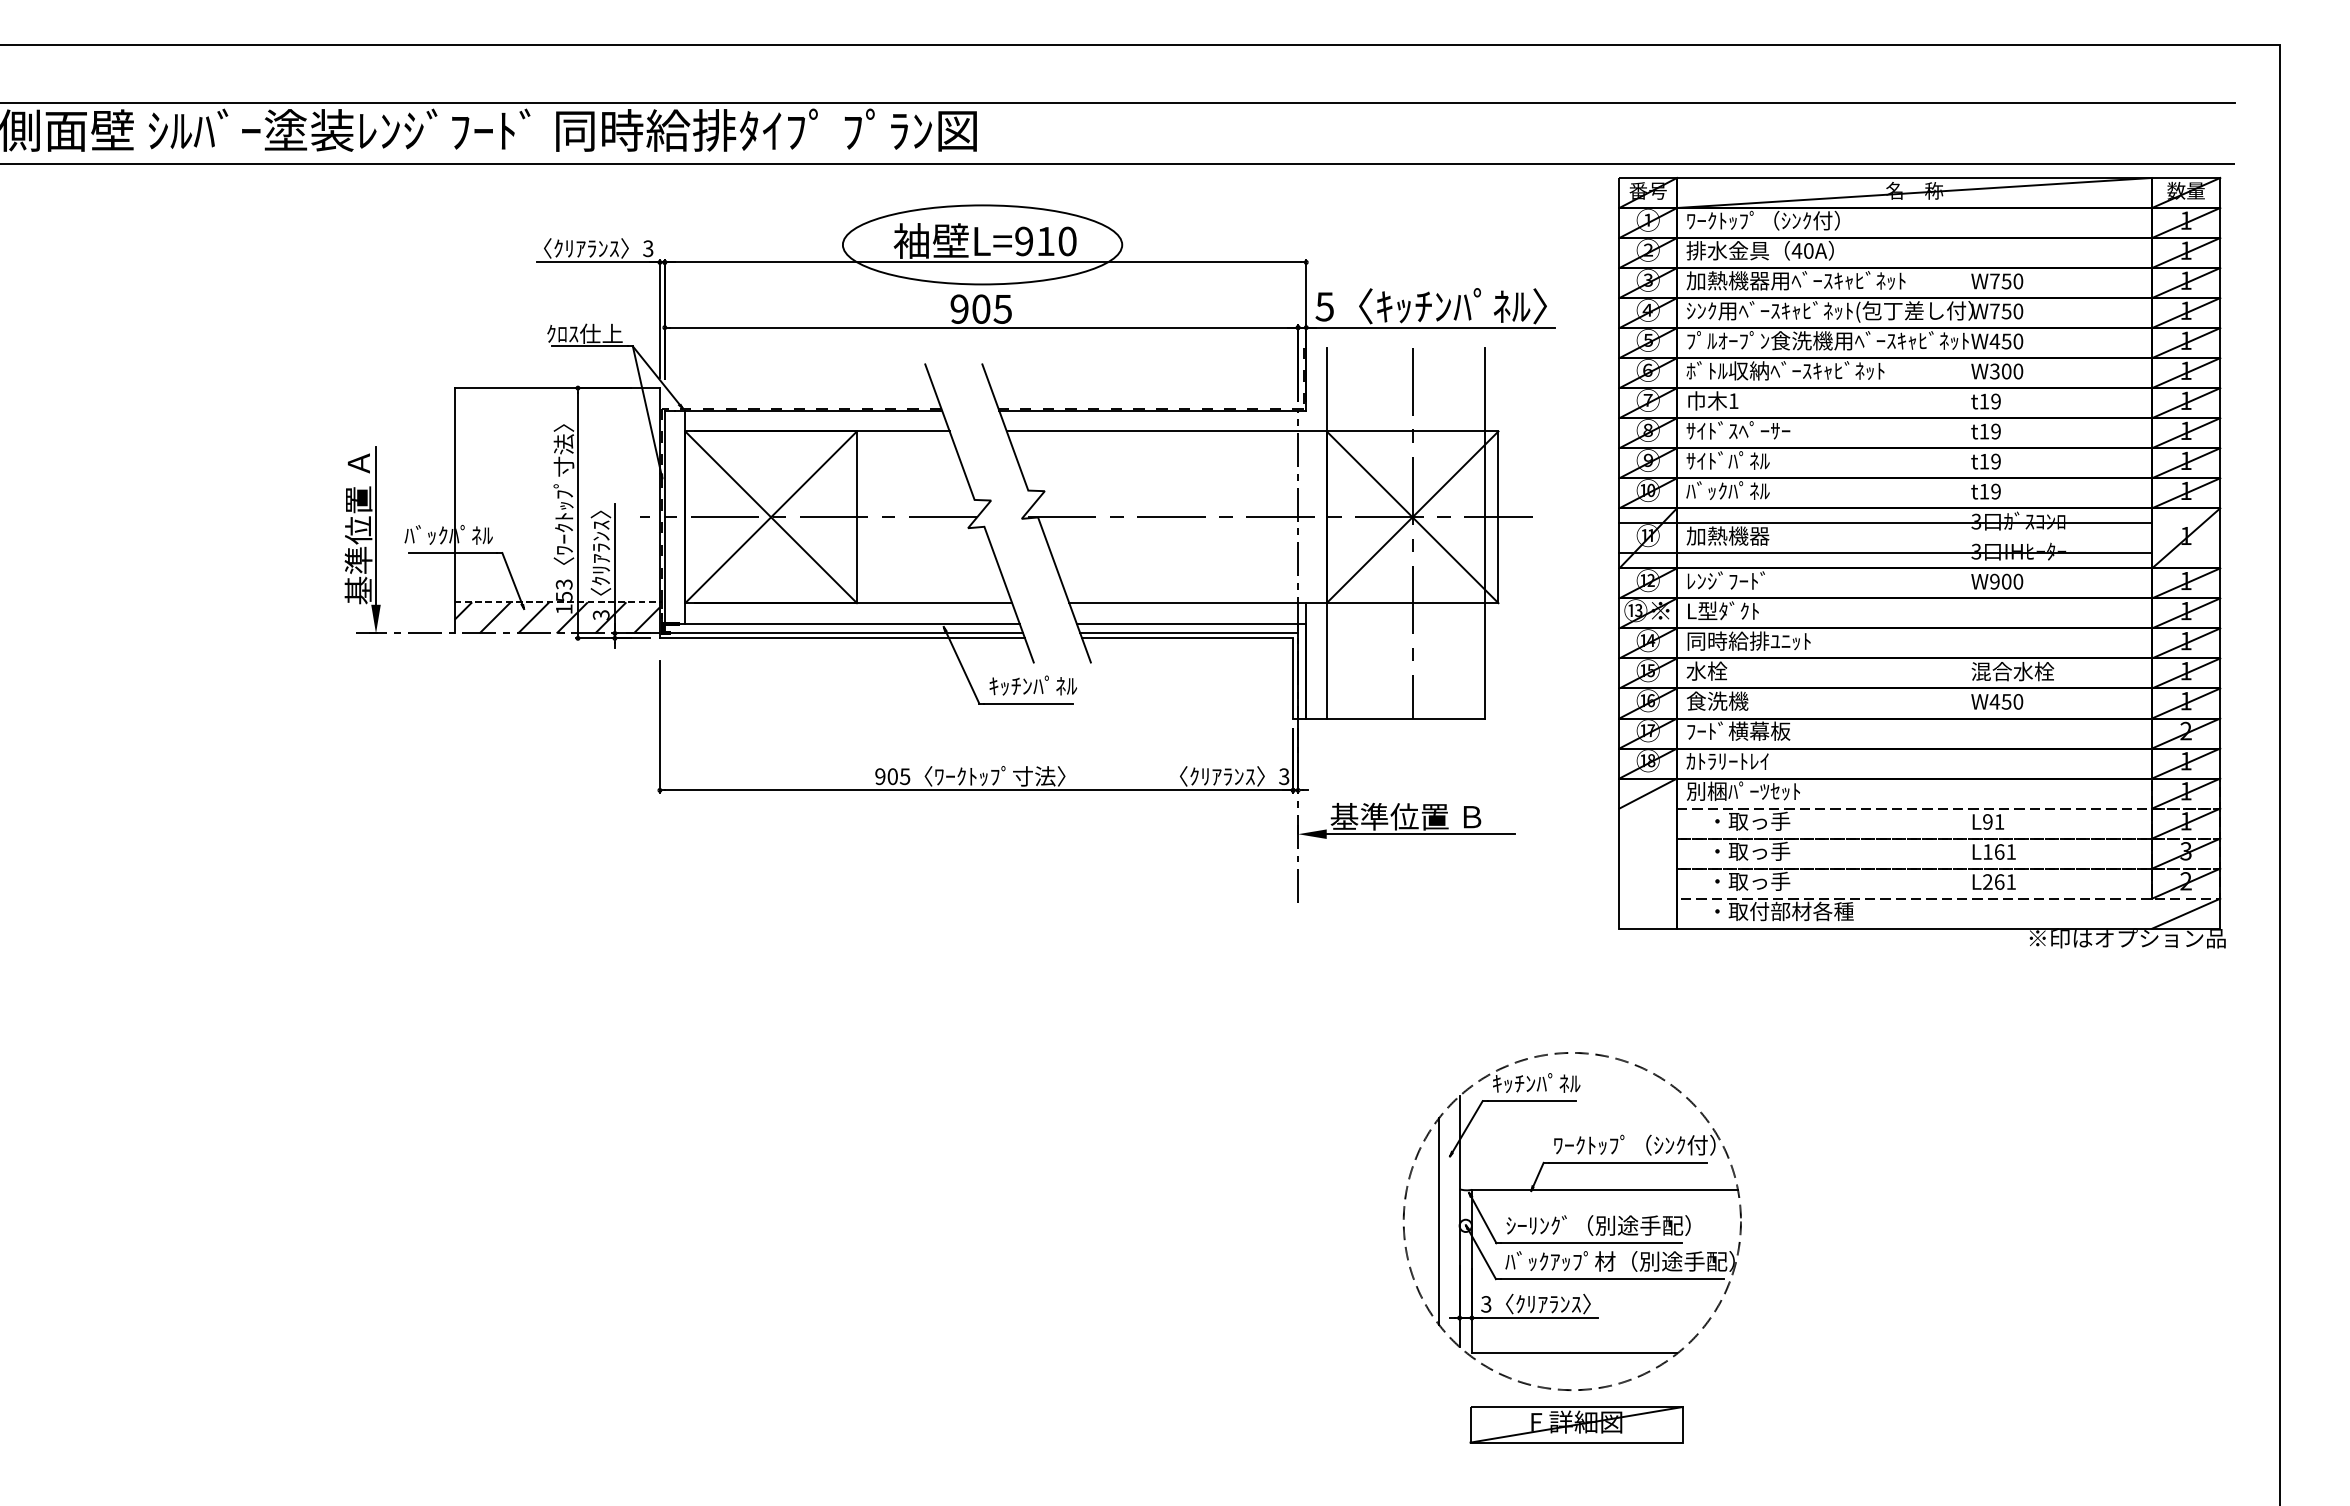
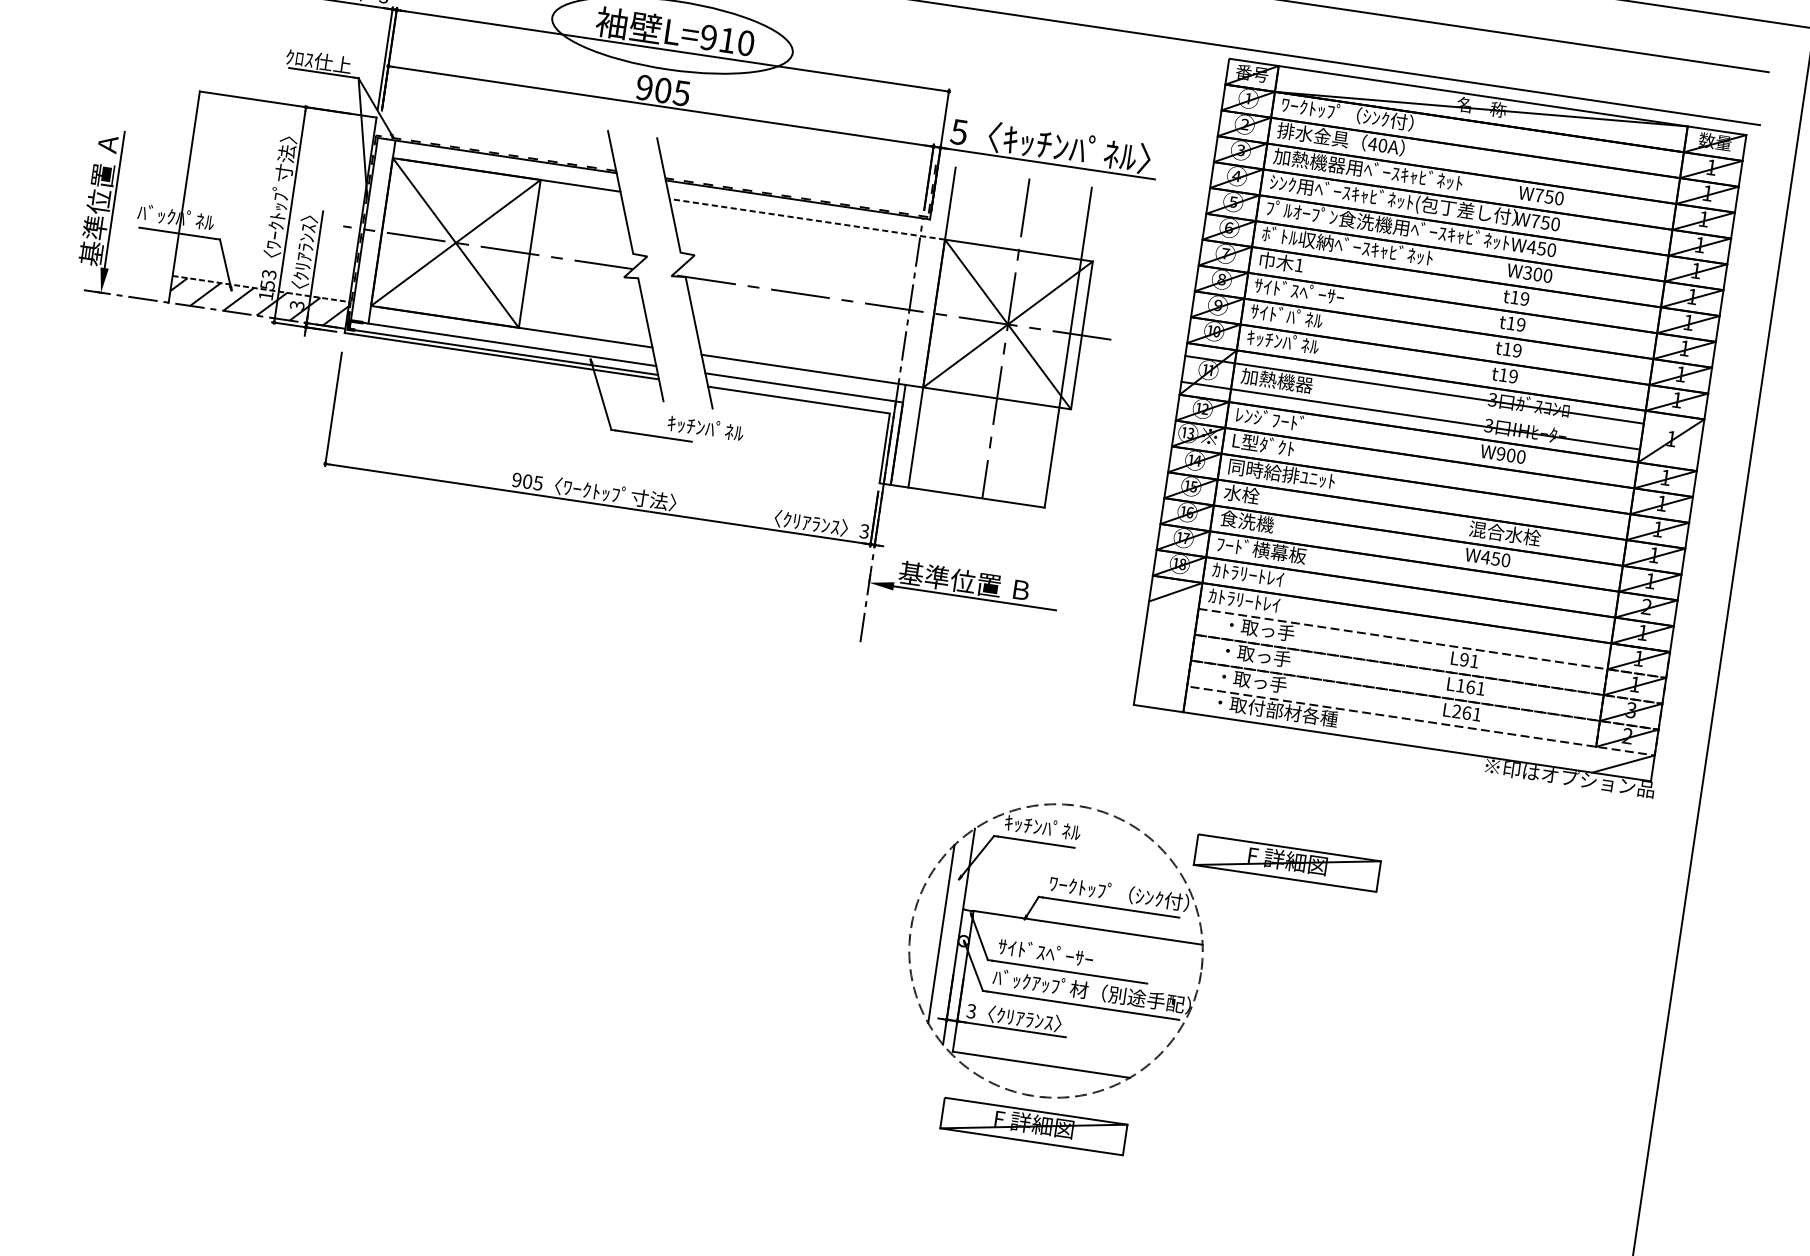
line: (1166, 431) -> (807, 219), solid -> dashed
text: (1706, 490) -> (1264, 338), ﾊﾞｯｸﾊﾟﾈﾙ -> ｷｯﾁﾝﾊﾟﾈﾙ
line: (1189, 633) -> (801, 396), removed
text: (1033, 685) -> (705, 427), moved
text: (1743, 790) -> (1258, 601), 別梱ﾊﾟｰﾂｾｯﾄ -> ｶﾄﾗﾘｰﾄﾚｲ
part: (1820, 1082) -> (1287, 862), added
text: (1598, 1225) -> (1078, 957), ｼｰﾘﾝｸﾞ（別途手配） -> ｻｲﾄﾞｽﾍﾟｰｻｰ

